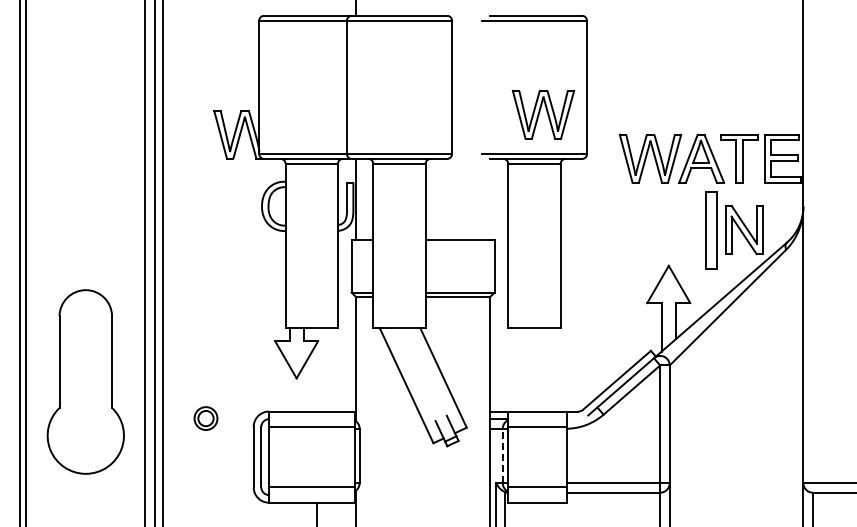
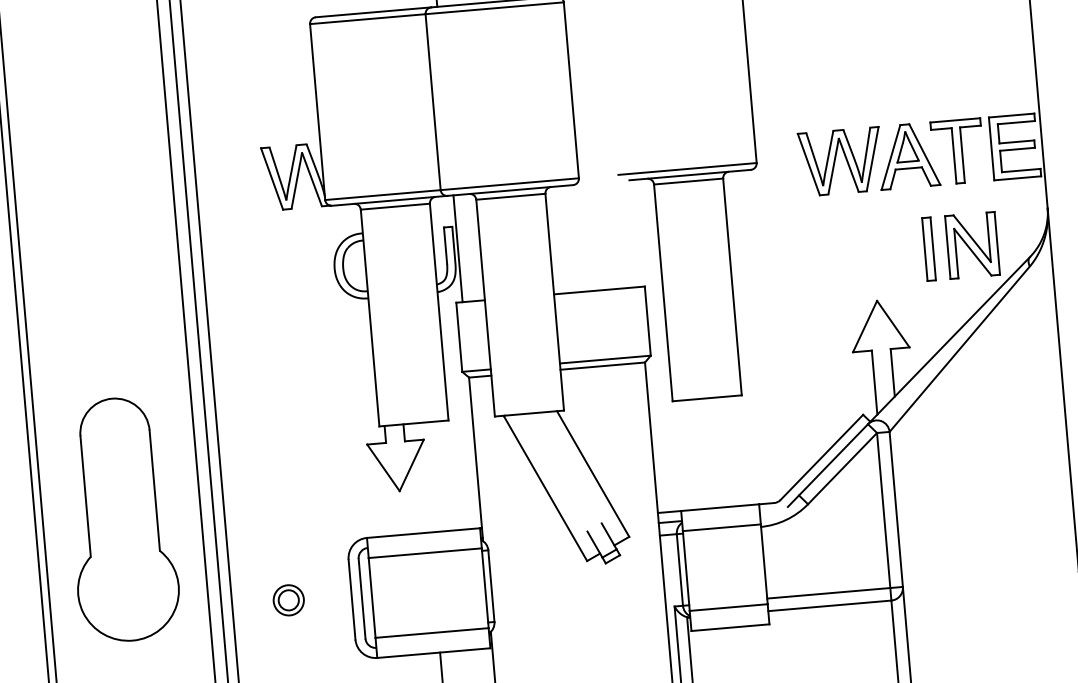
part: (543, 114) -> (694, 115), removed
part: (710, 229) -> (927, 248), size x0.62
part: (205, 418) -> (288, 600), moved
line: (502, 455) -> (679, 569), dashed -> solid

